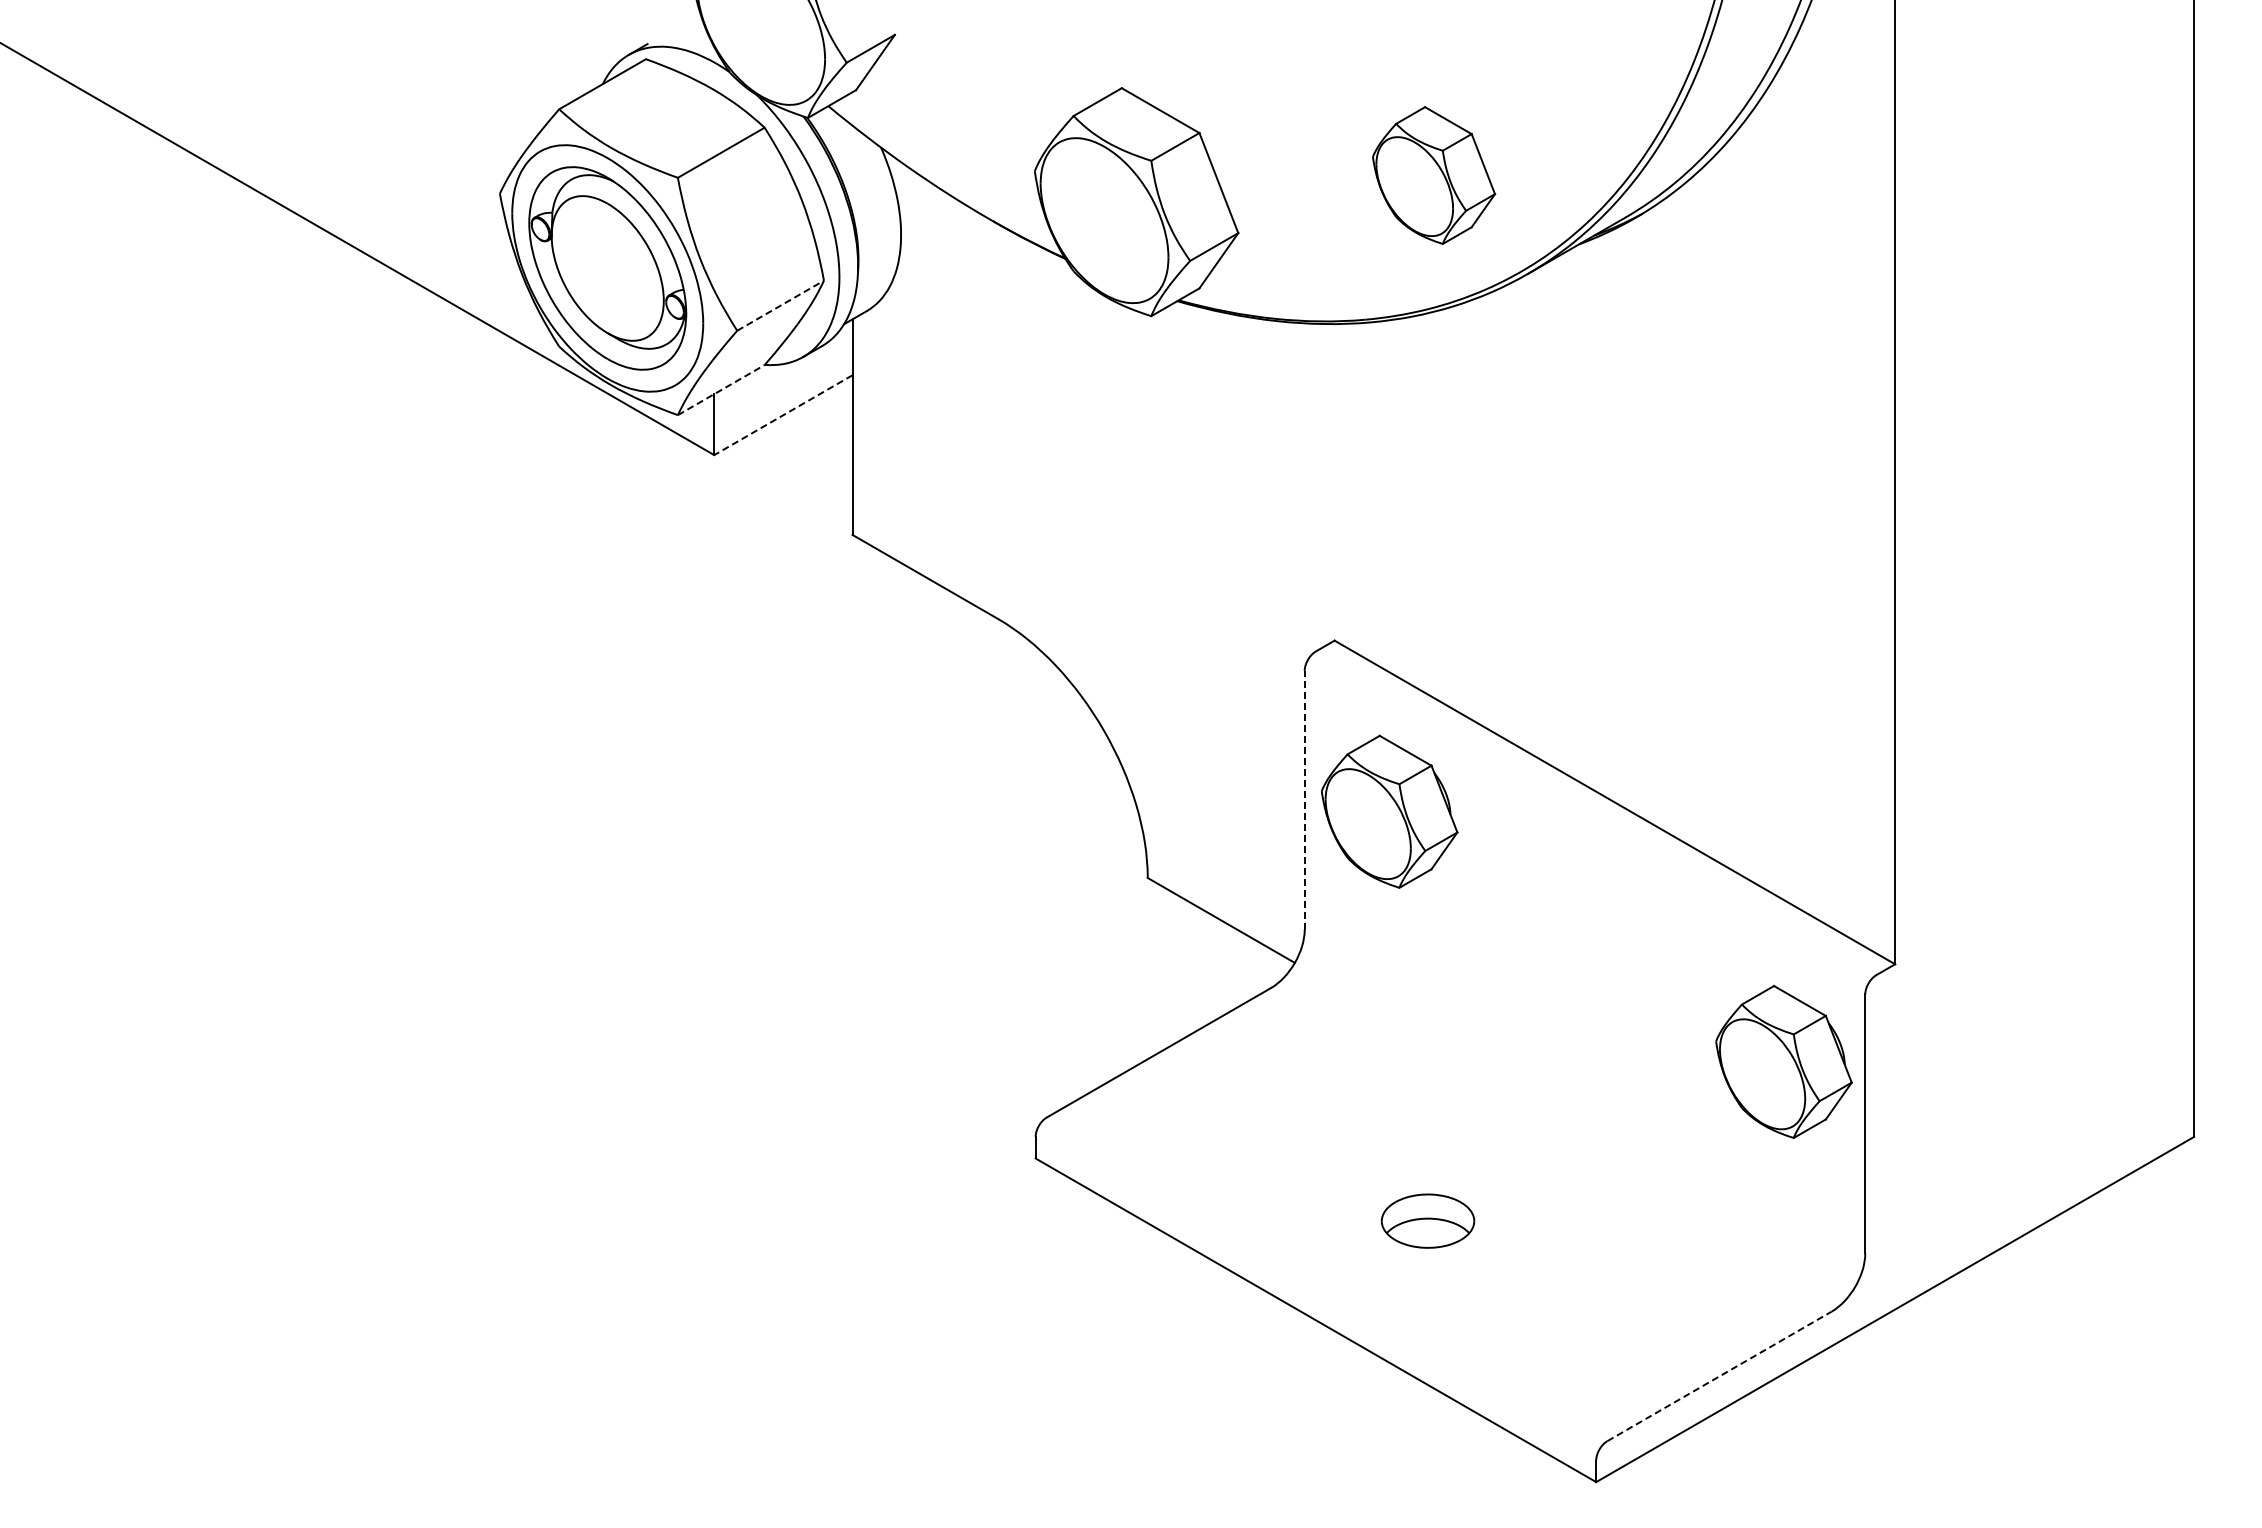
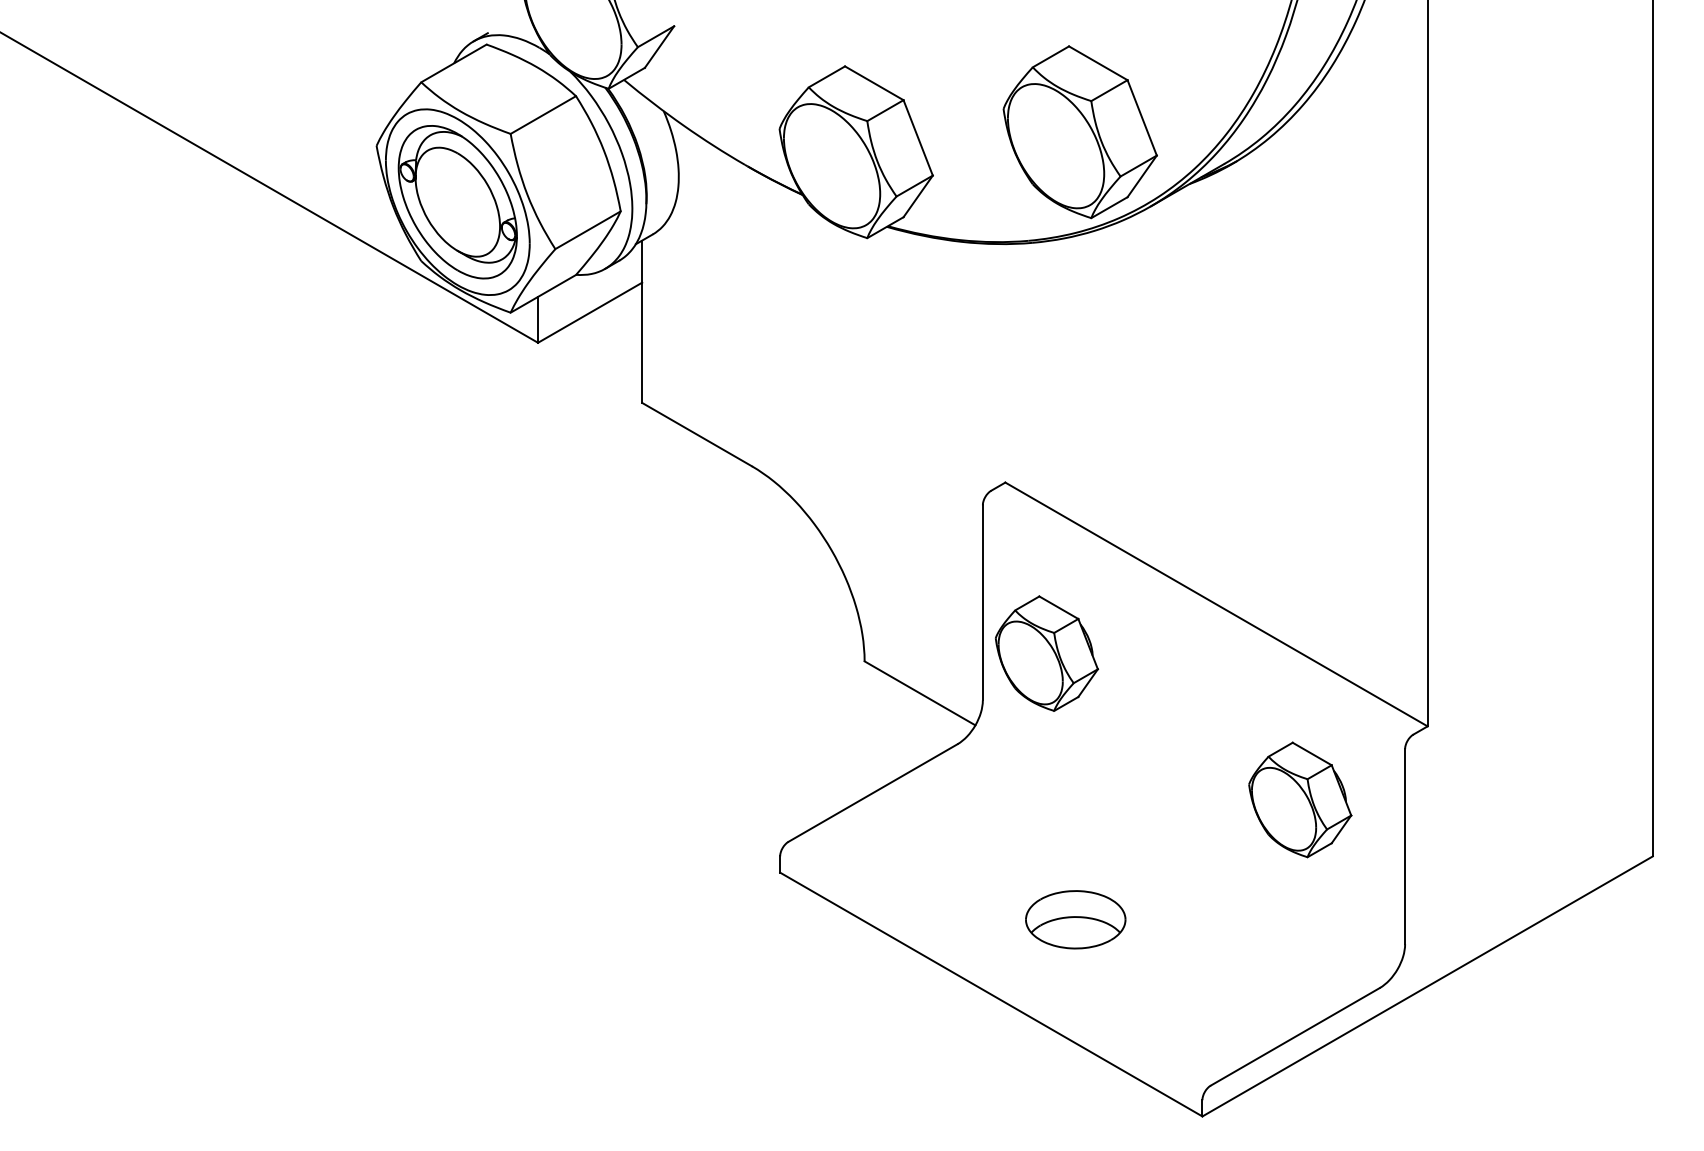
part: (1433, 175) -> (1079, 132), size x1.67
line: (781, 305) -> (588, 230), dashed -> solid
line: (721, 389) -> (543, 293), dashed -> solid
line: (783, 415) -> (590, 312), dashed -> solid
line: (1304, 799) -> (982, 602), dashed -> solid
part: (1389, 811) -> (1046, 653), moved
part: (1783, 1061) -> (1299, 799), moved
part: (1427, 1221) -> (1075, 920), size x1.43
line: (1719, 1376) -> (1295, 1036), dashed -> solid

